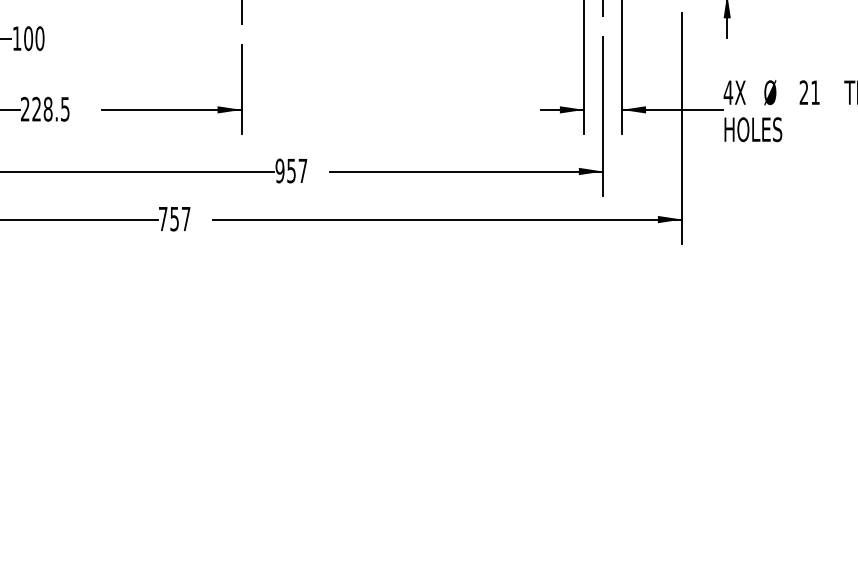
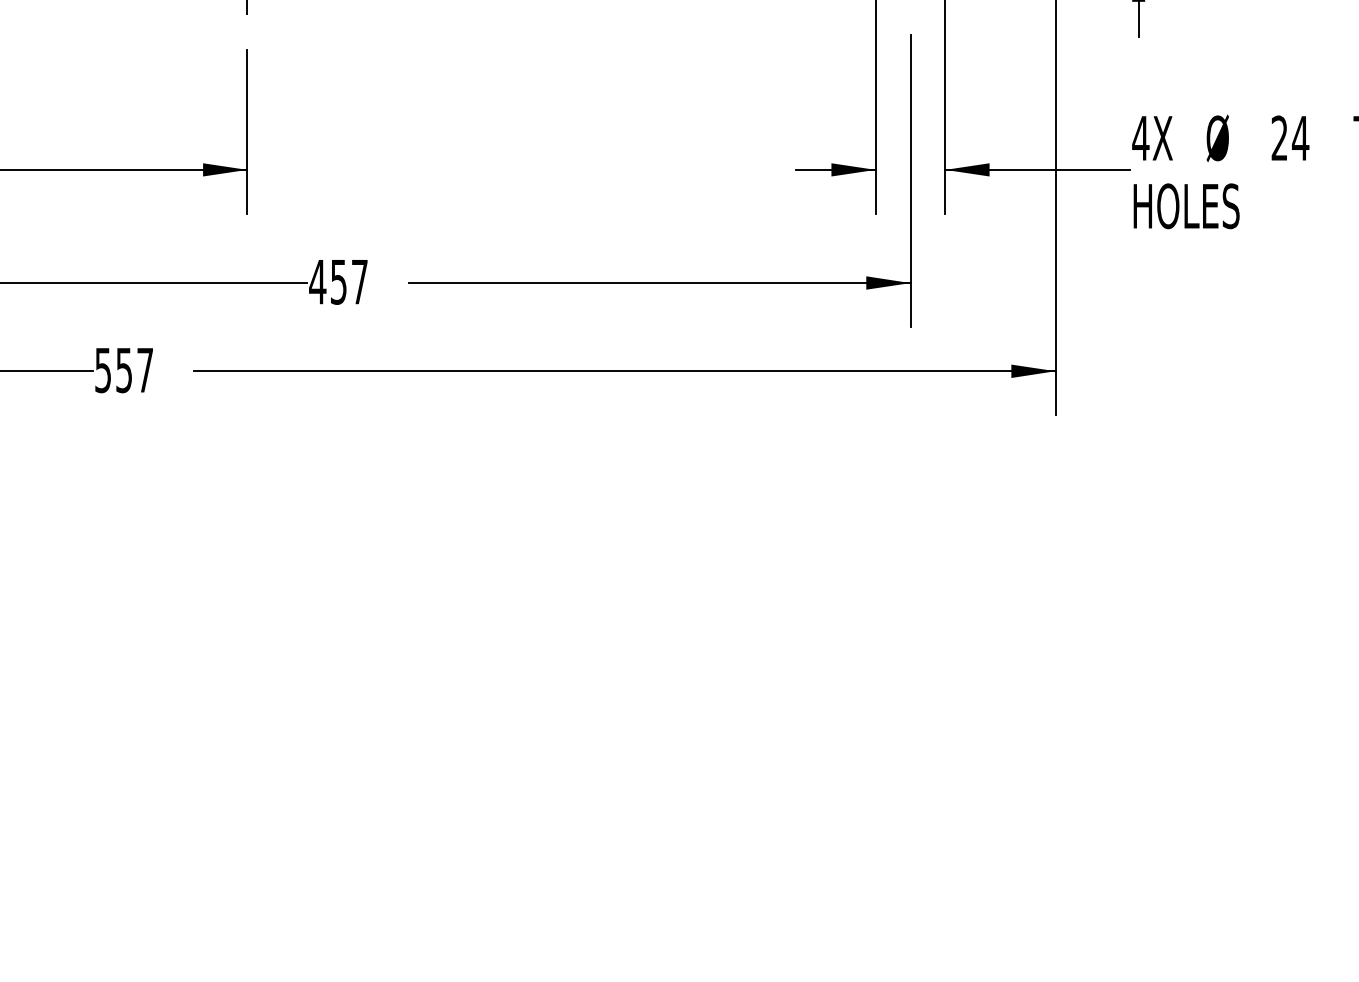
text: (815, 92) -> (1300, 137), 21 -> 24
text: (279, 170) -> (316, 281), 957 -> 457
text: (163, 219) -> (103, 371), 757 -> 557

